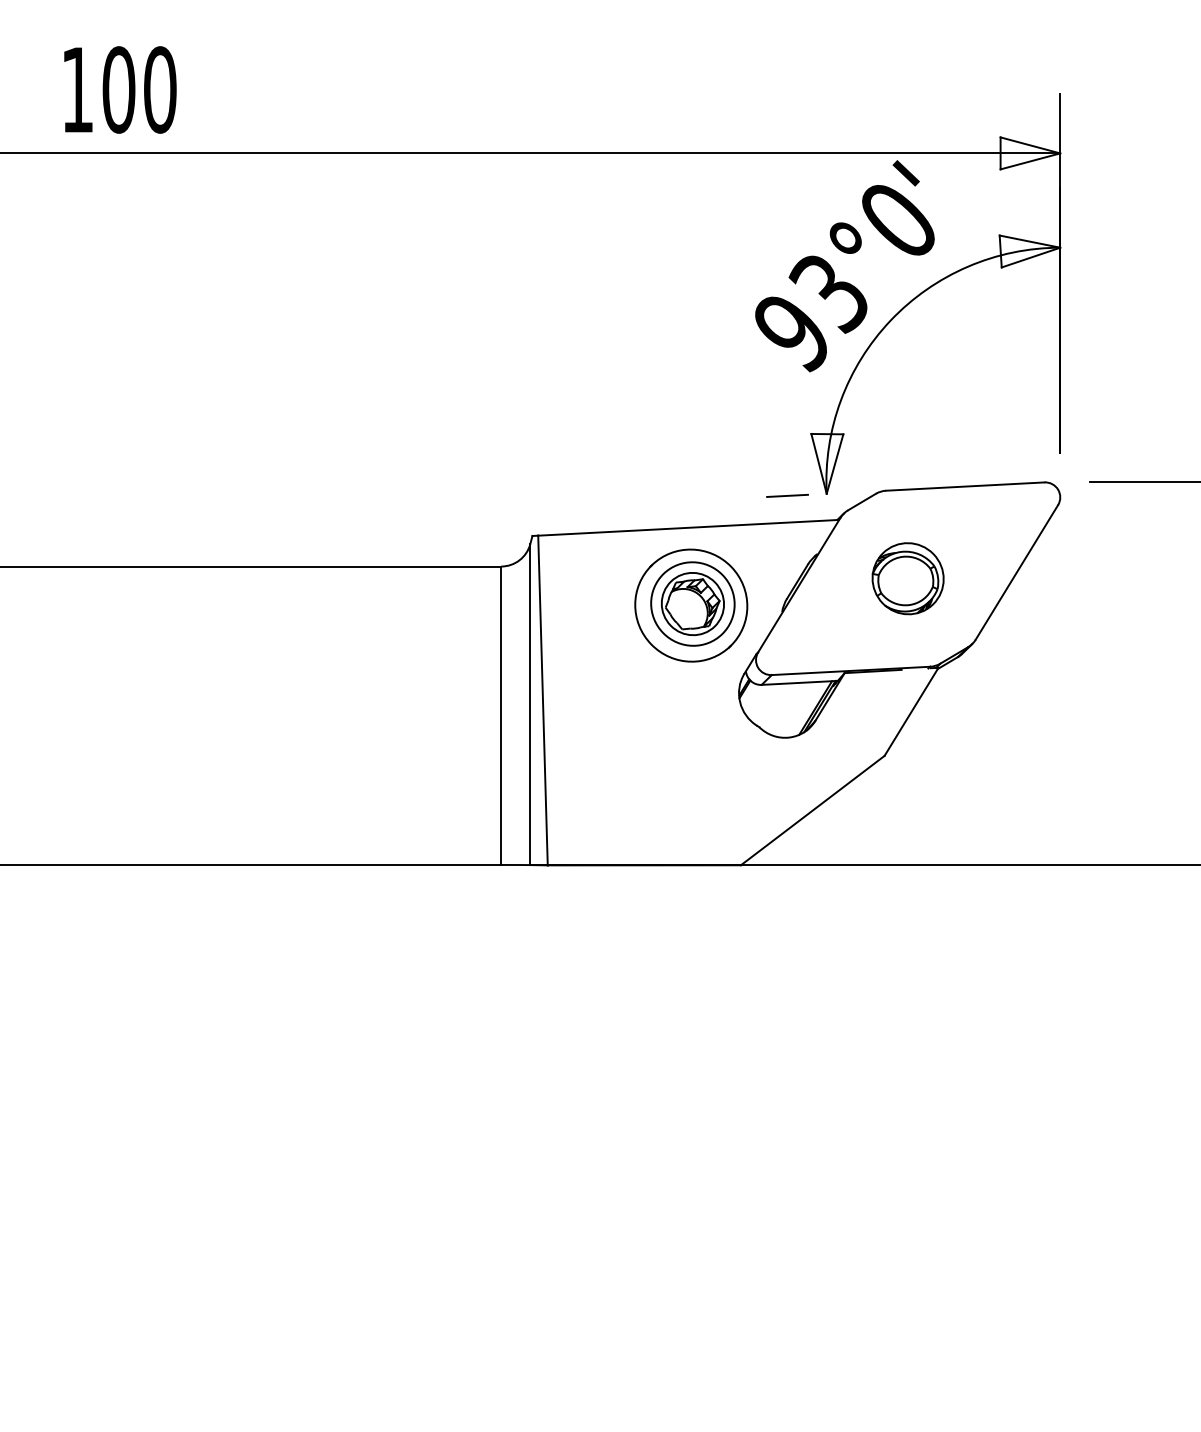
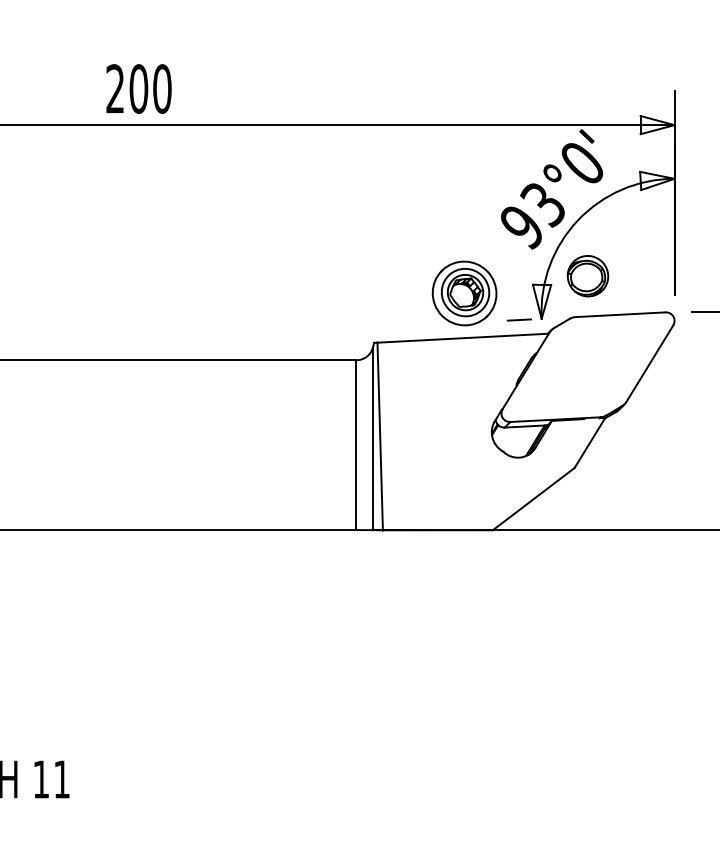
text: (76, 89) -> (114, 88), 100 -> 200
part: (907, 579) -> (587, 276), moved
part: (691, 605) -> (464, 293), moved

